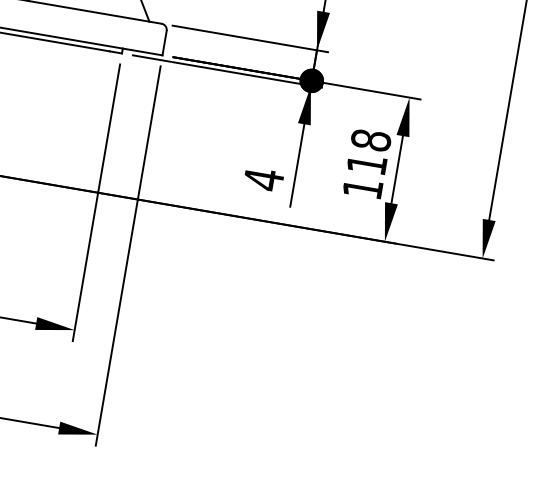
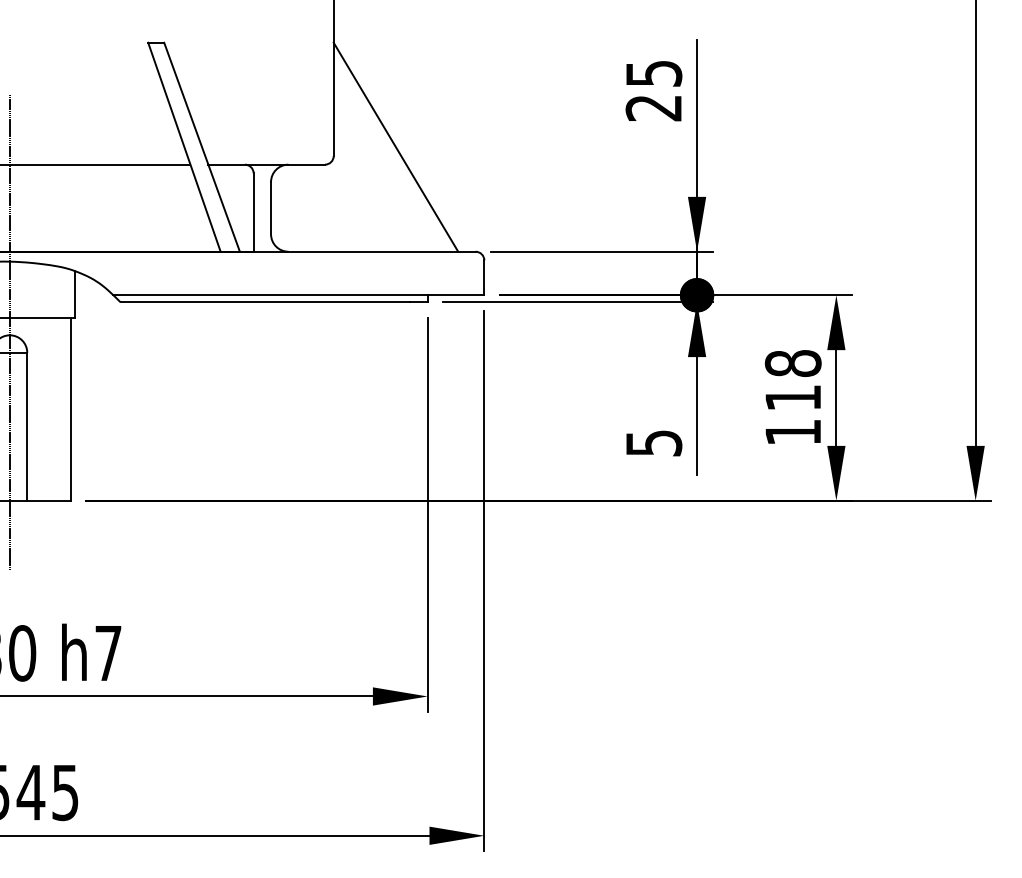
text: (264, 179) -> (654, 443), 4 -> 5

